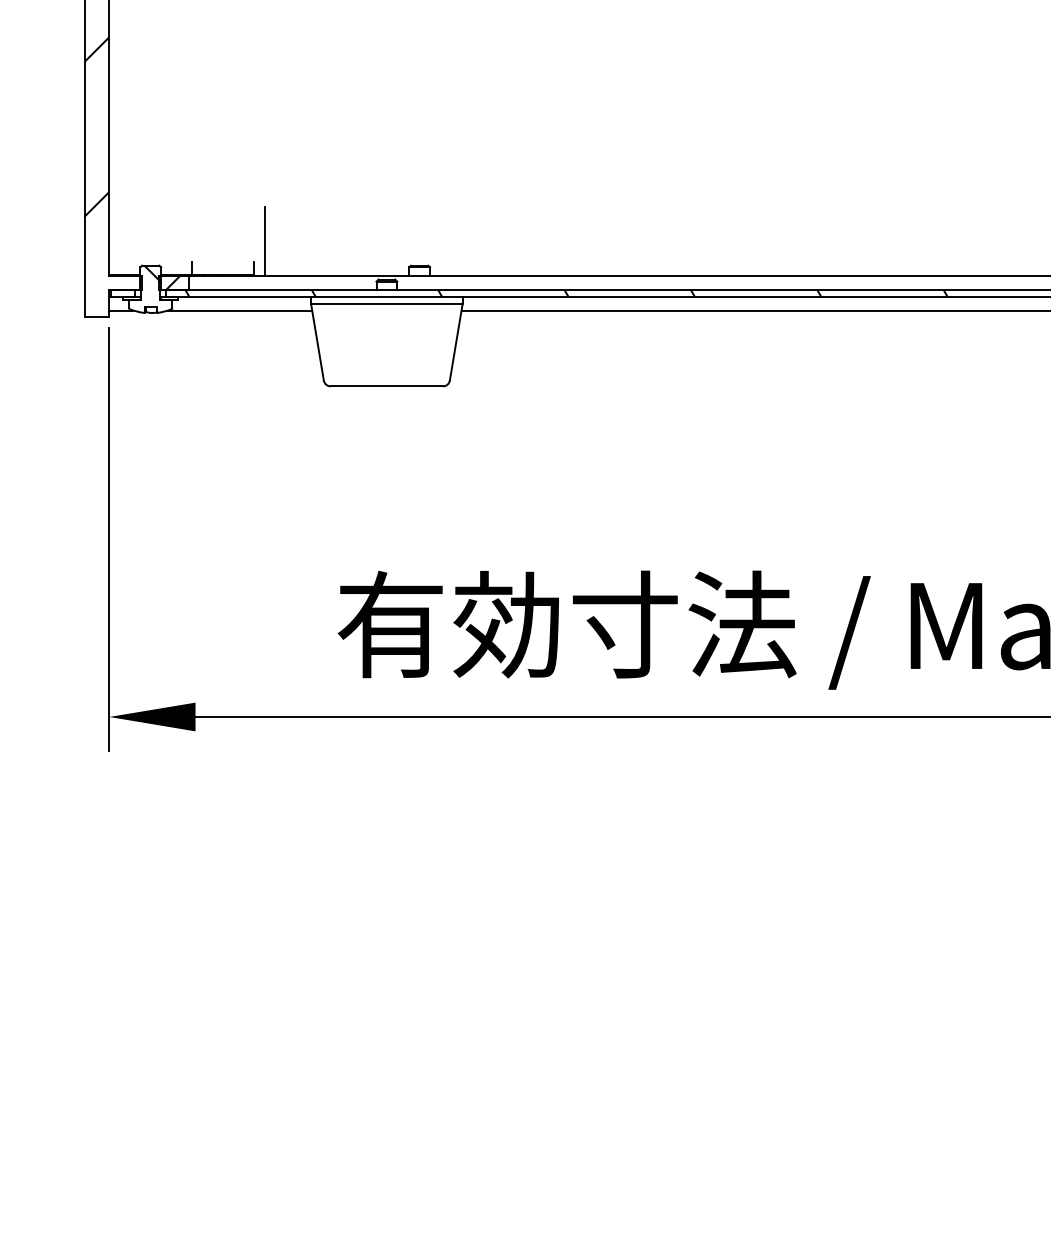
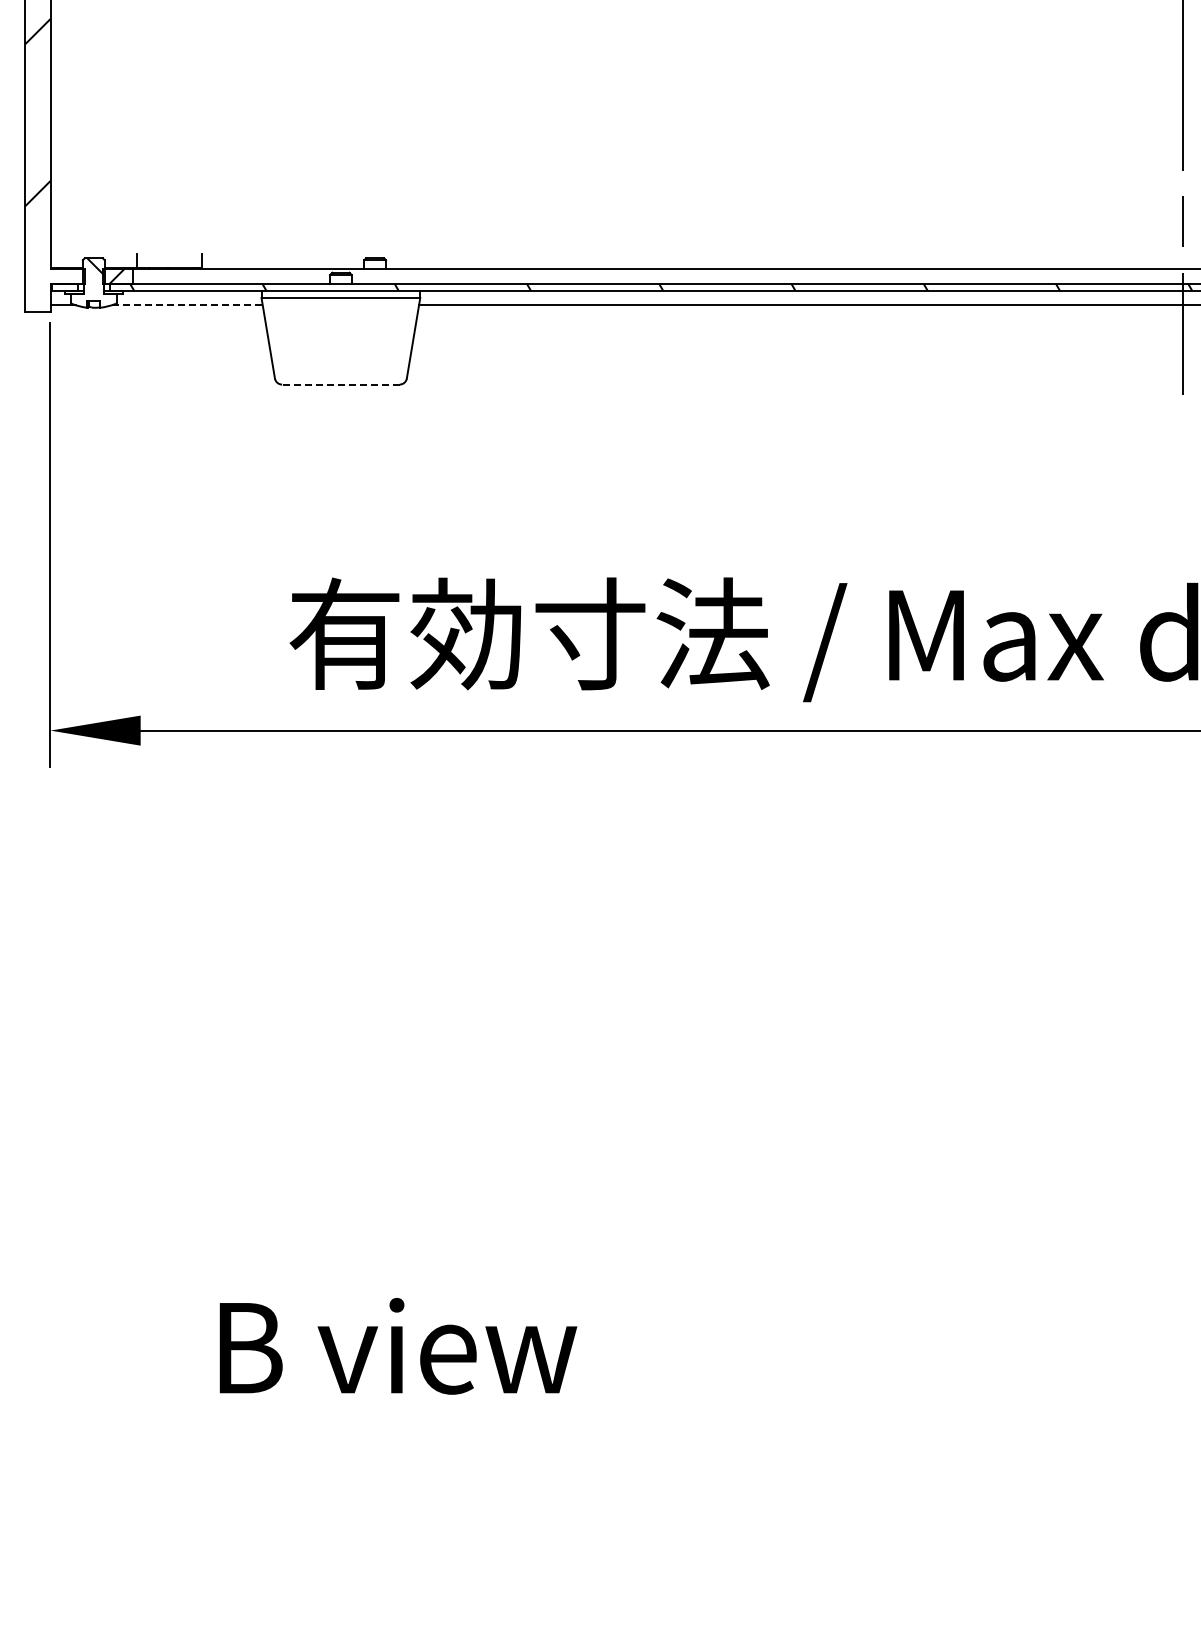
line: (264, 241) -> (212, 232), removed
line: (240, 310) -> (187, 305), solid -> dashed
line: (386, 386) -> (340, 384), solid -> dashed

